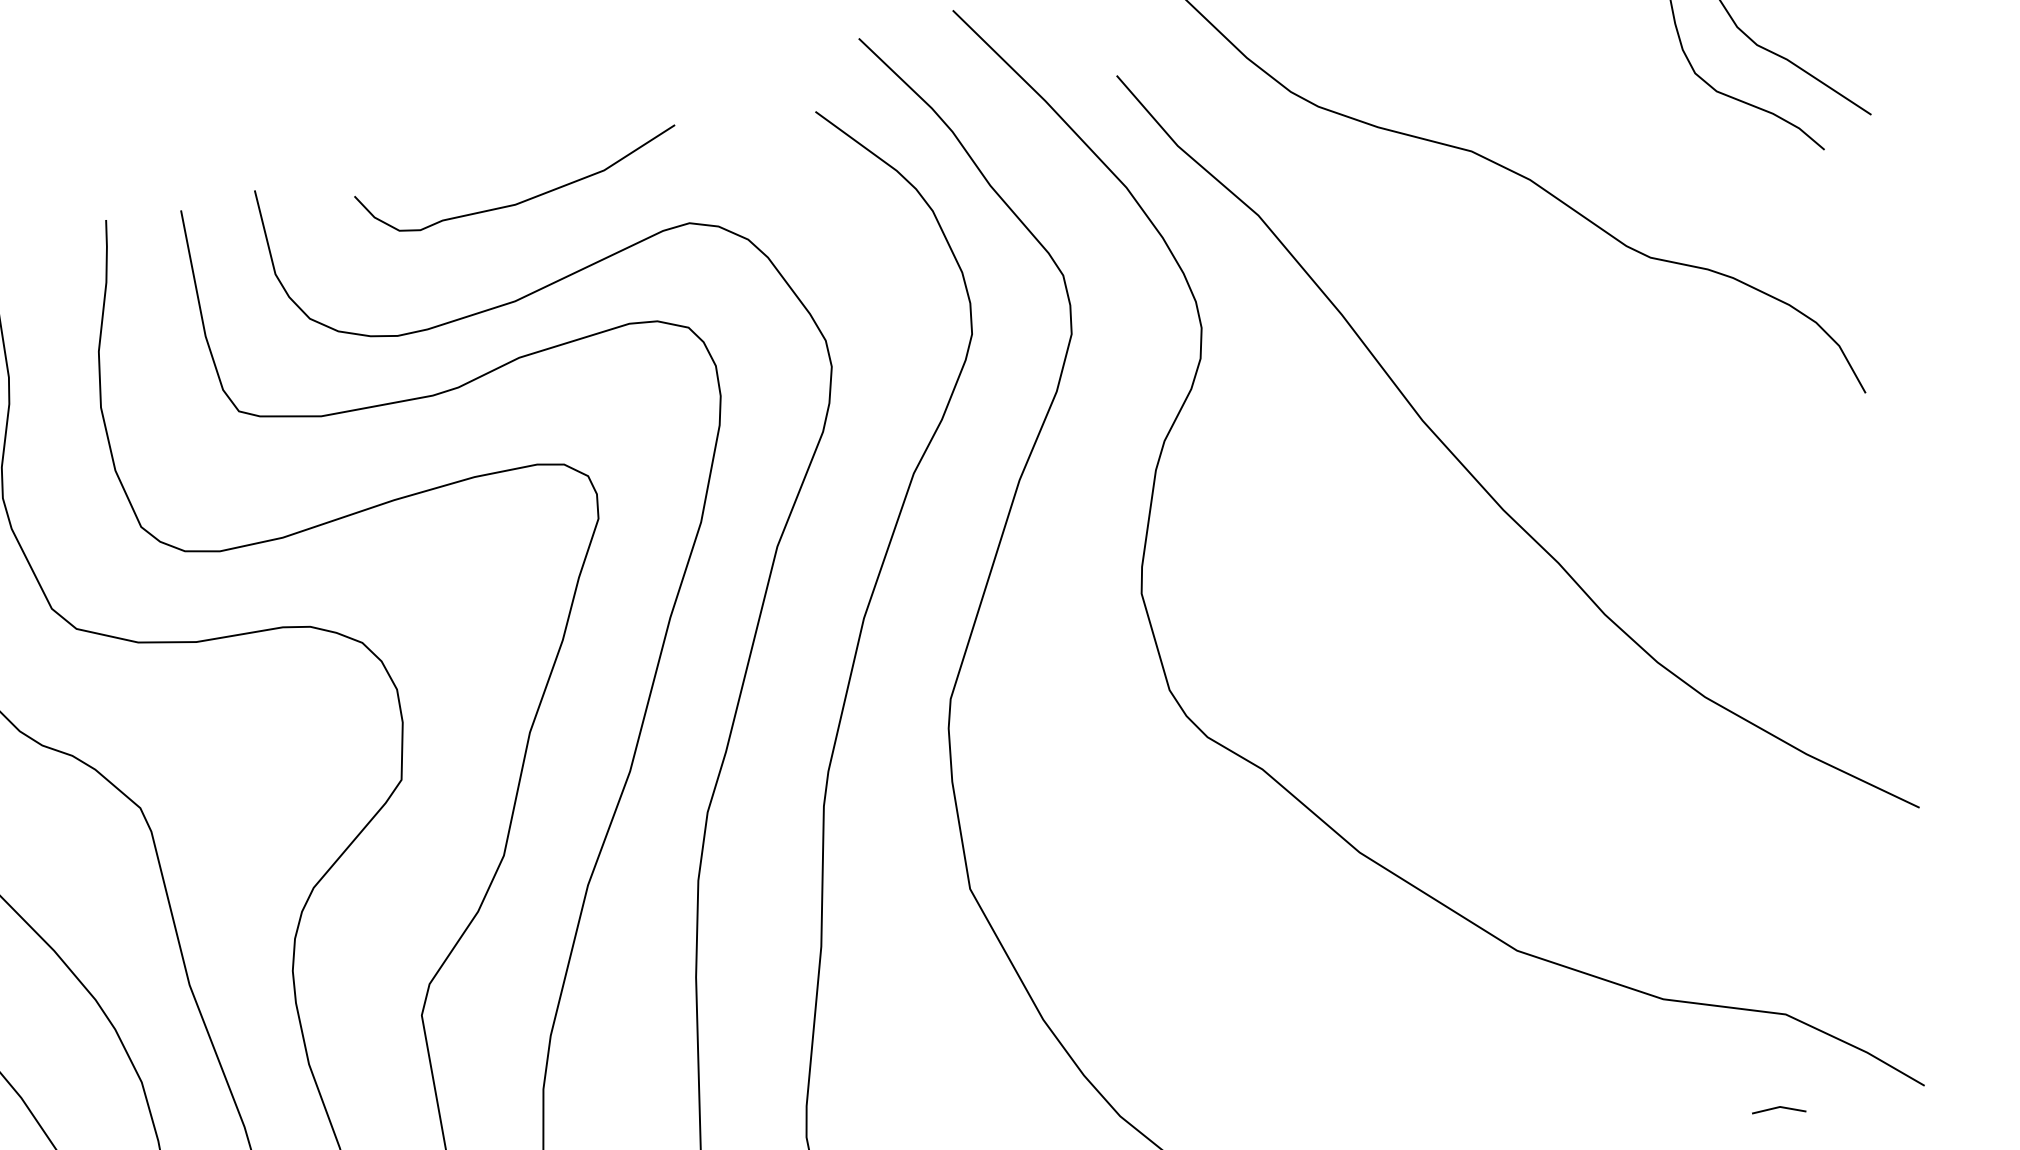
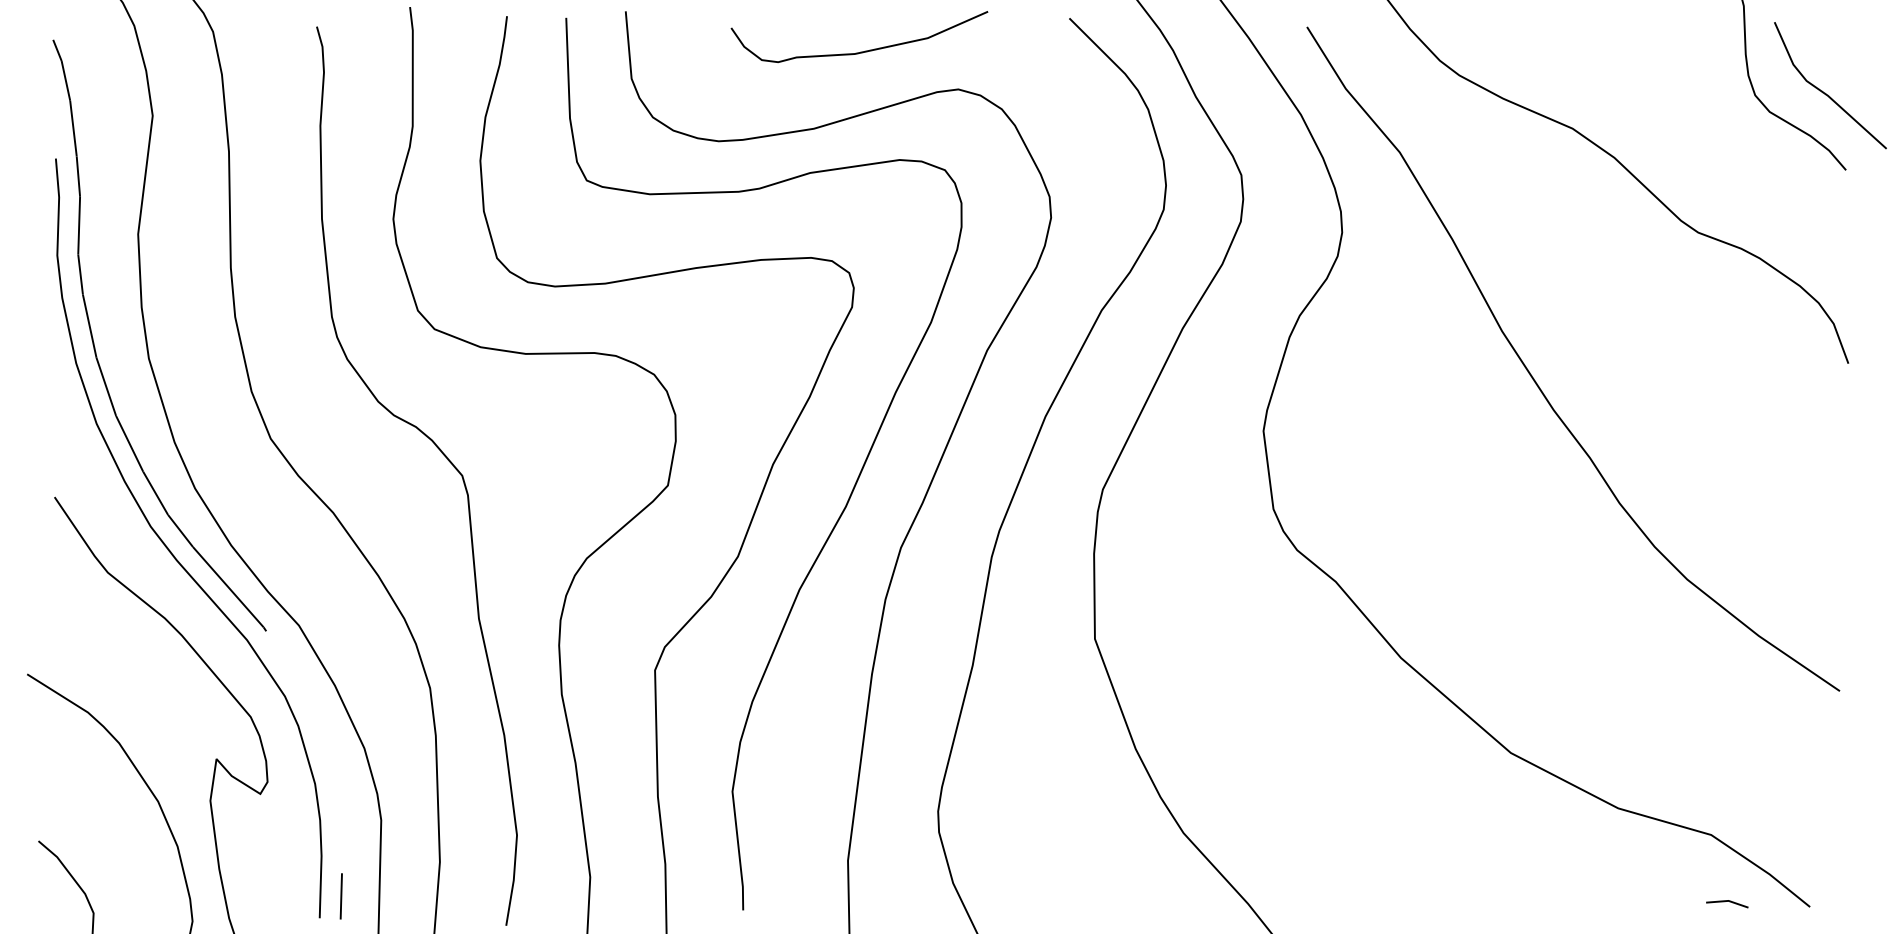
curve: (522, 200) -> (860, 51), moved
line: (1781, 1108) -> (1729, 902), moved

